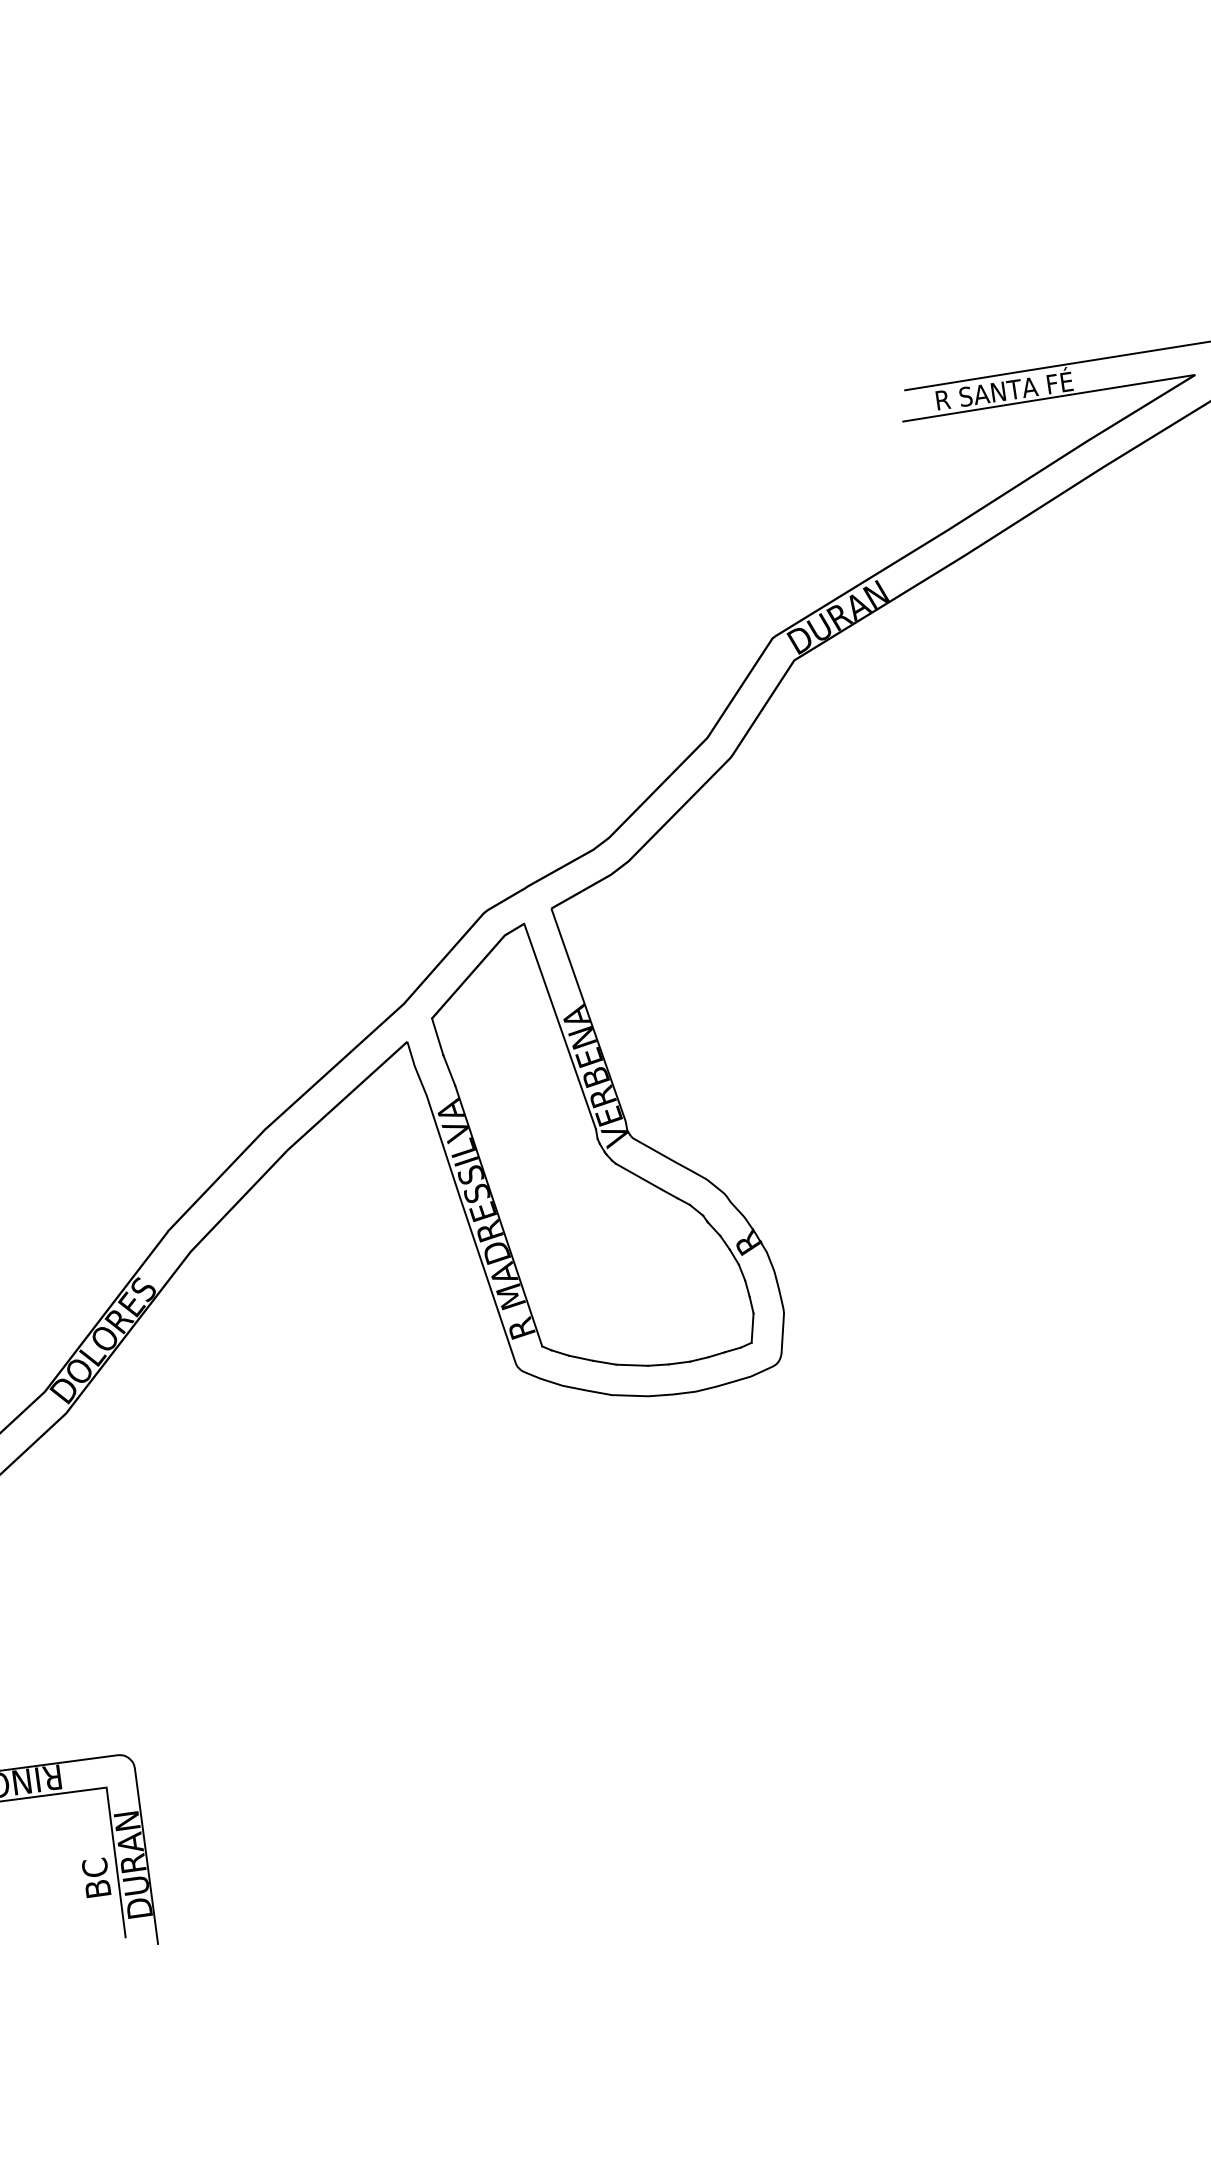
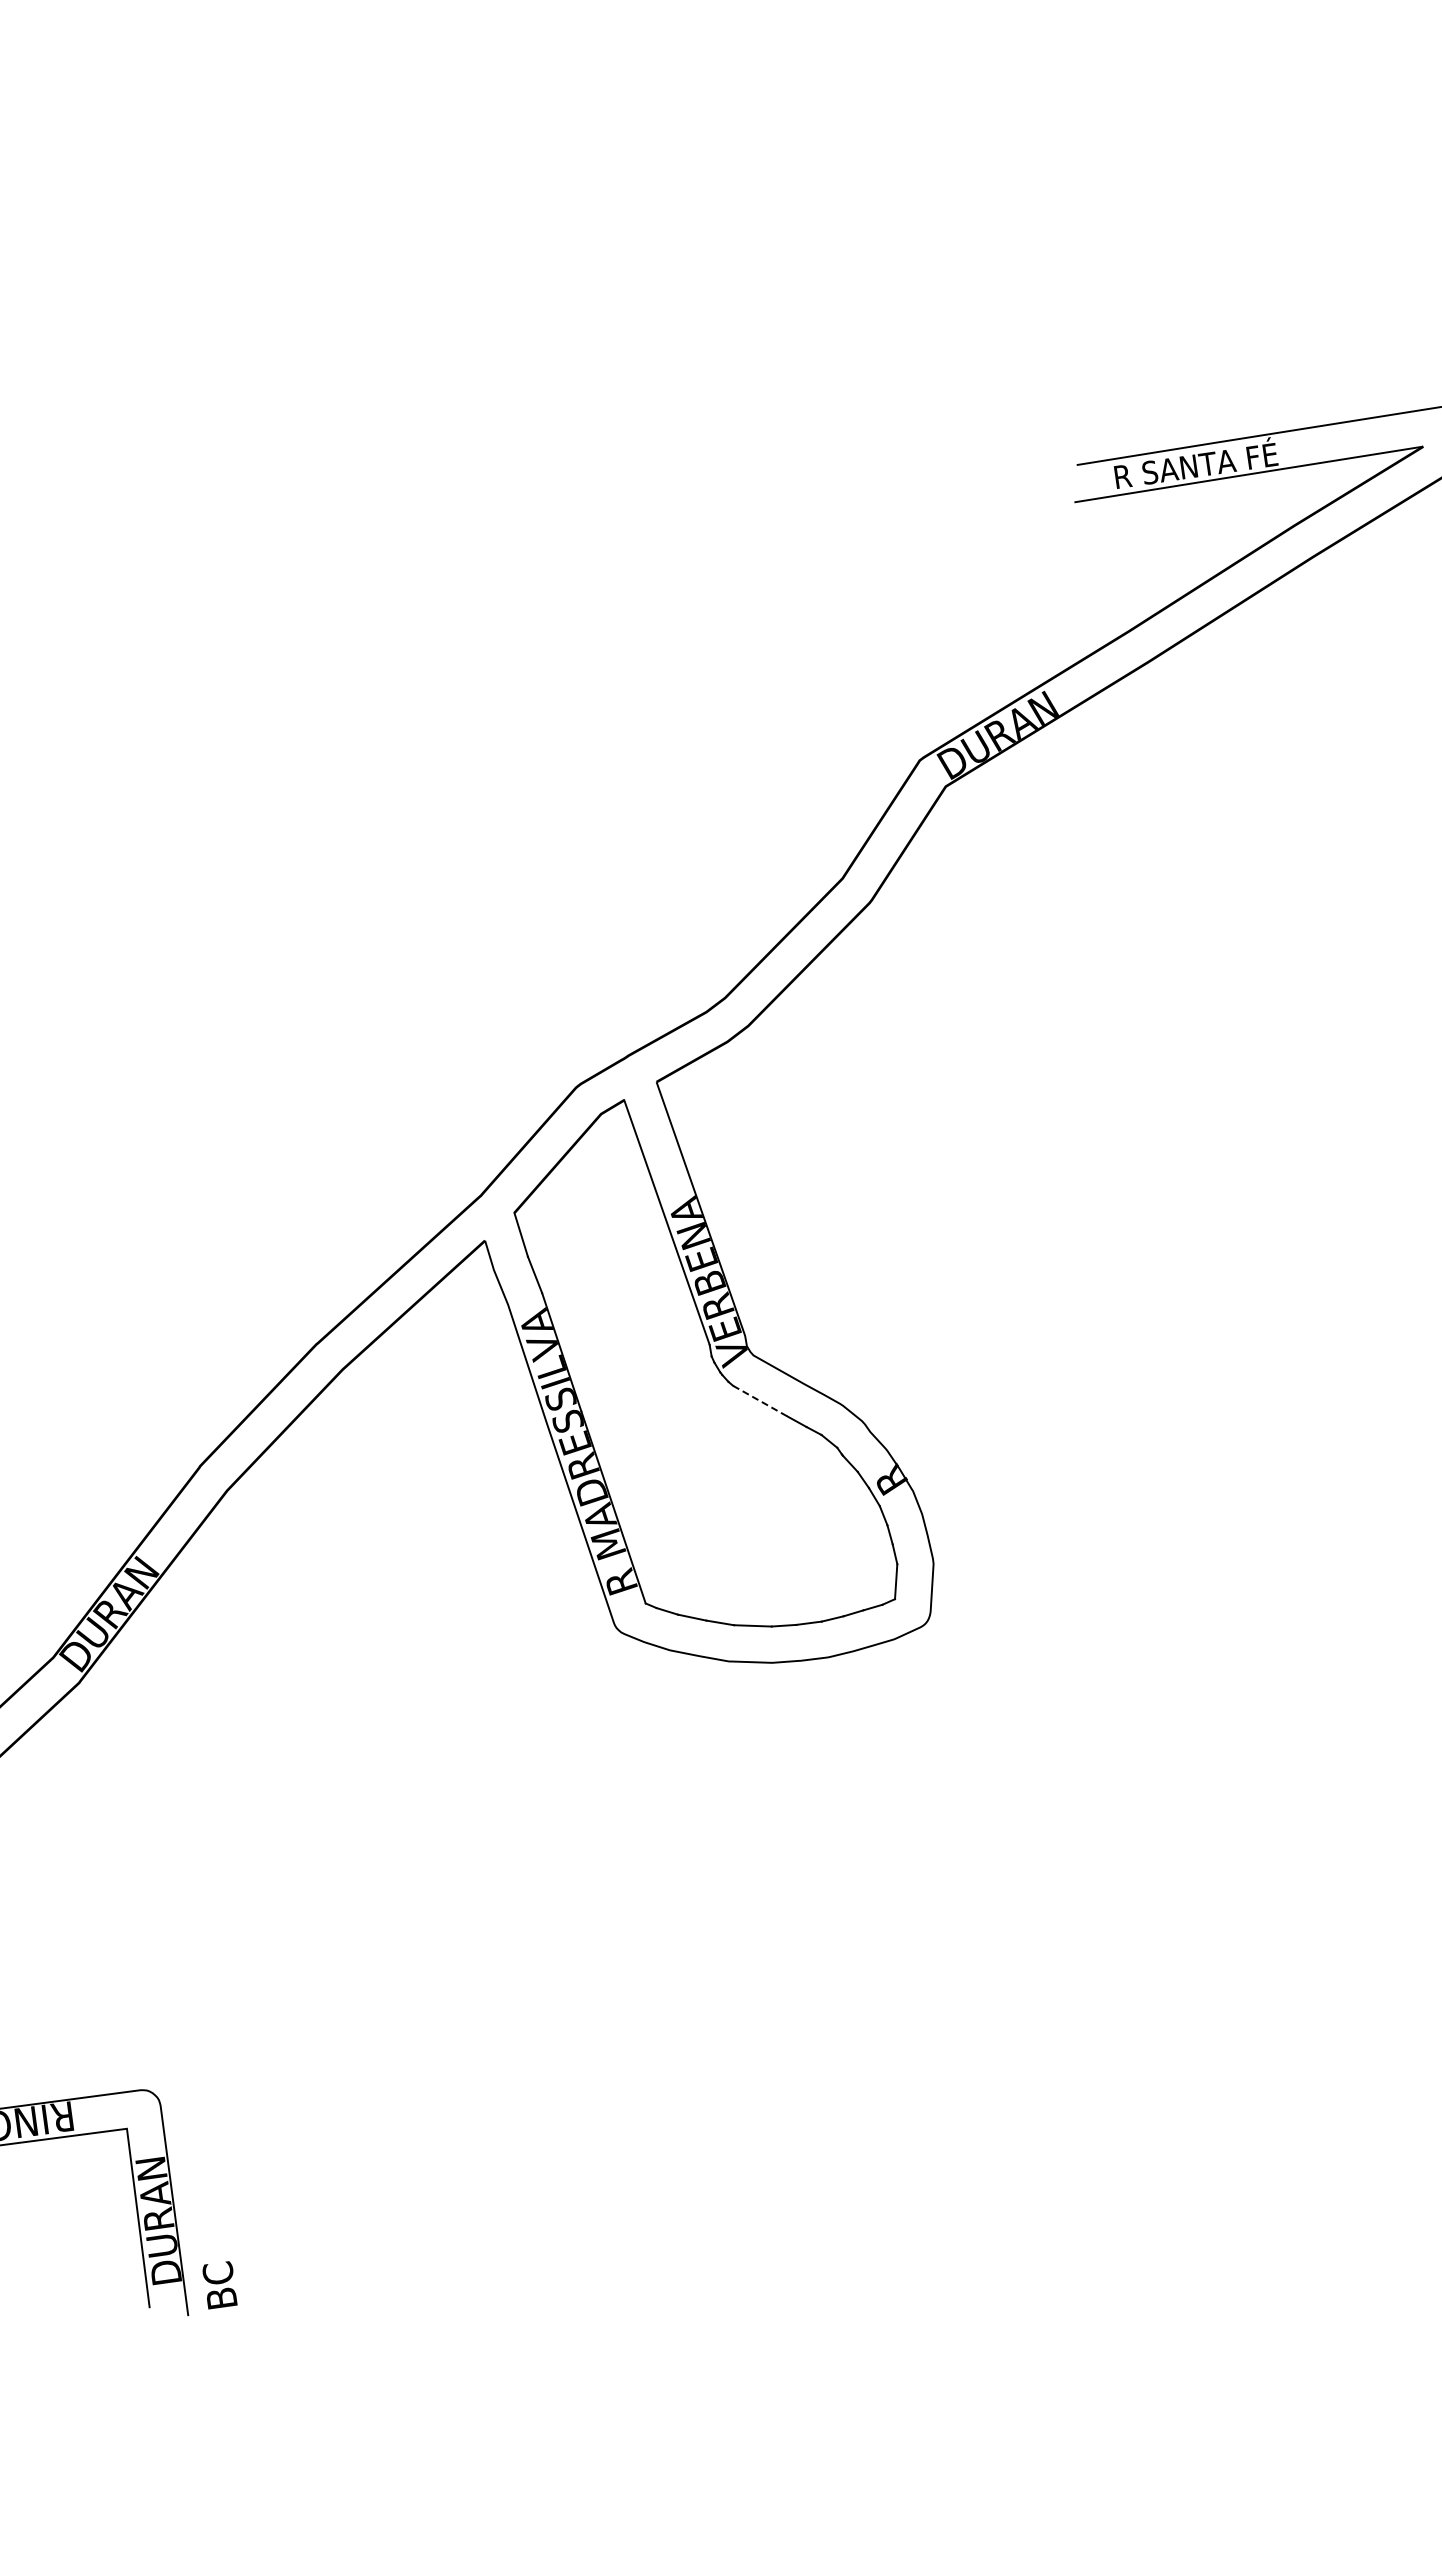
line: (638, 1176) -> (760, 1401), solid -> dashed
text: (109, 1330) -> (130, 1584), DOLORES -> DURAN
text: (96, 1878) -> (219, 2285), moved

